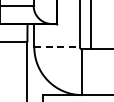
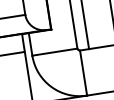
line: (57, 47) -> (55, 52), dashed -> solid

